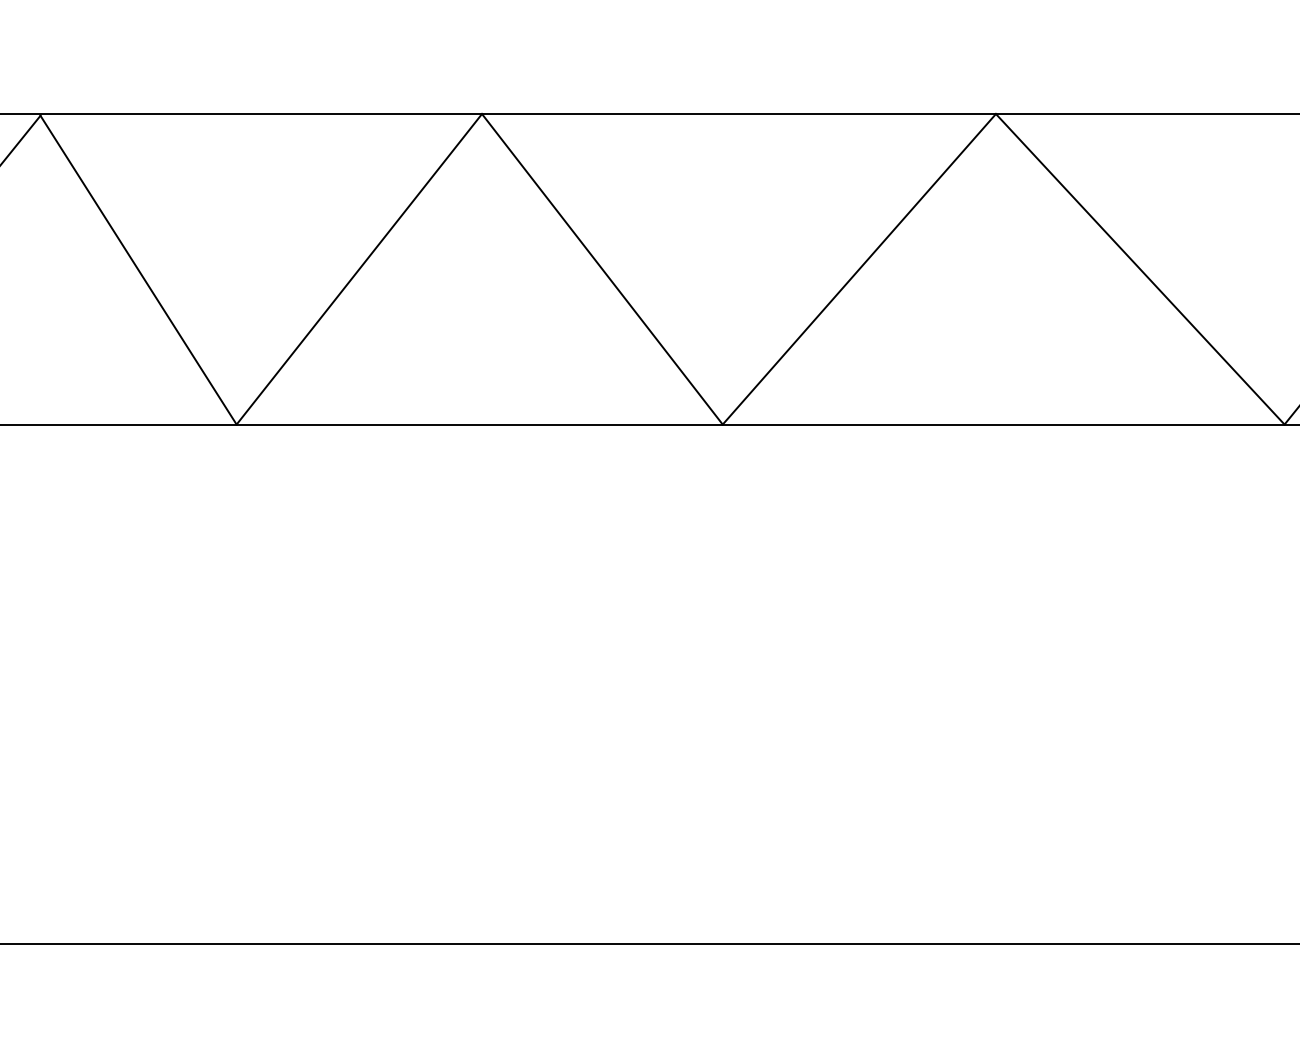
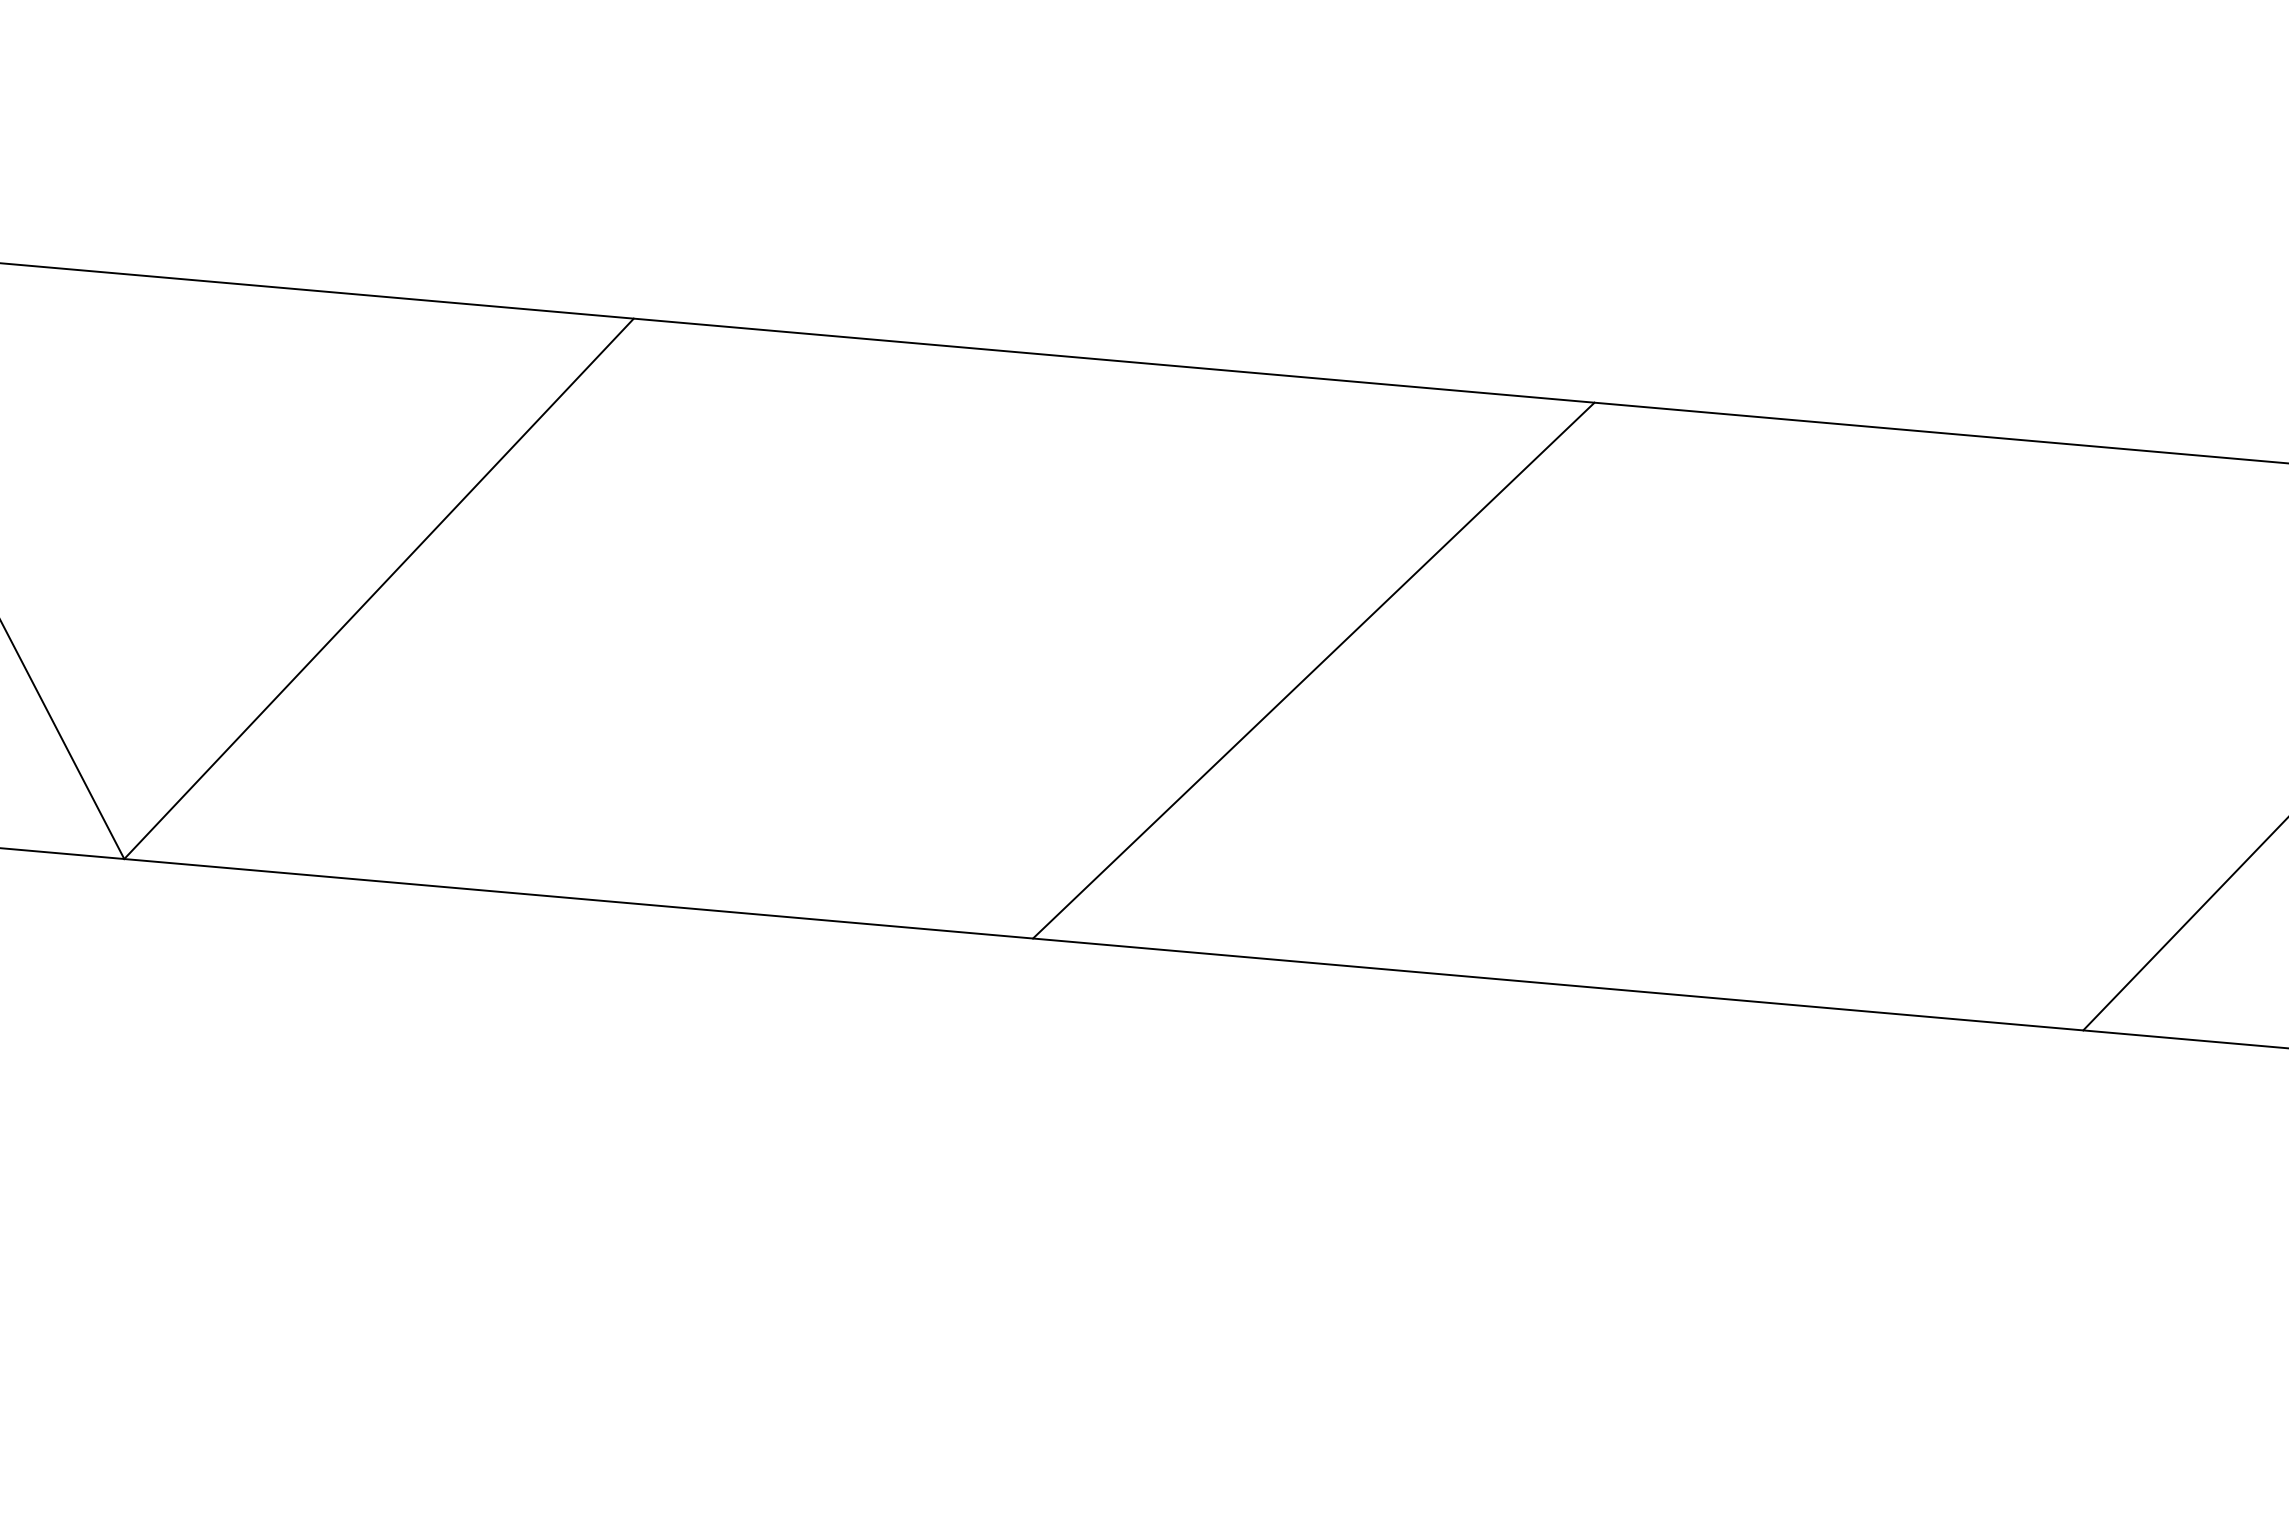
line: (602, 269) -> (833, 628), removed
line: (1139, 269) -> (1837, 716), removed

